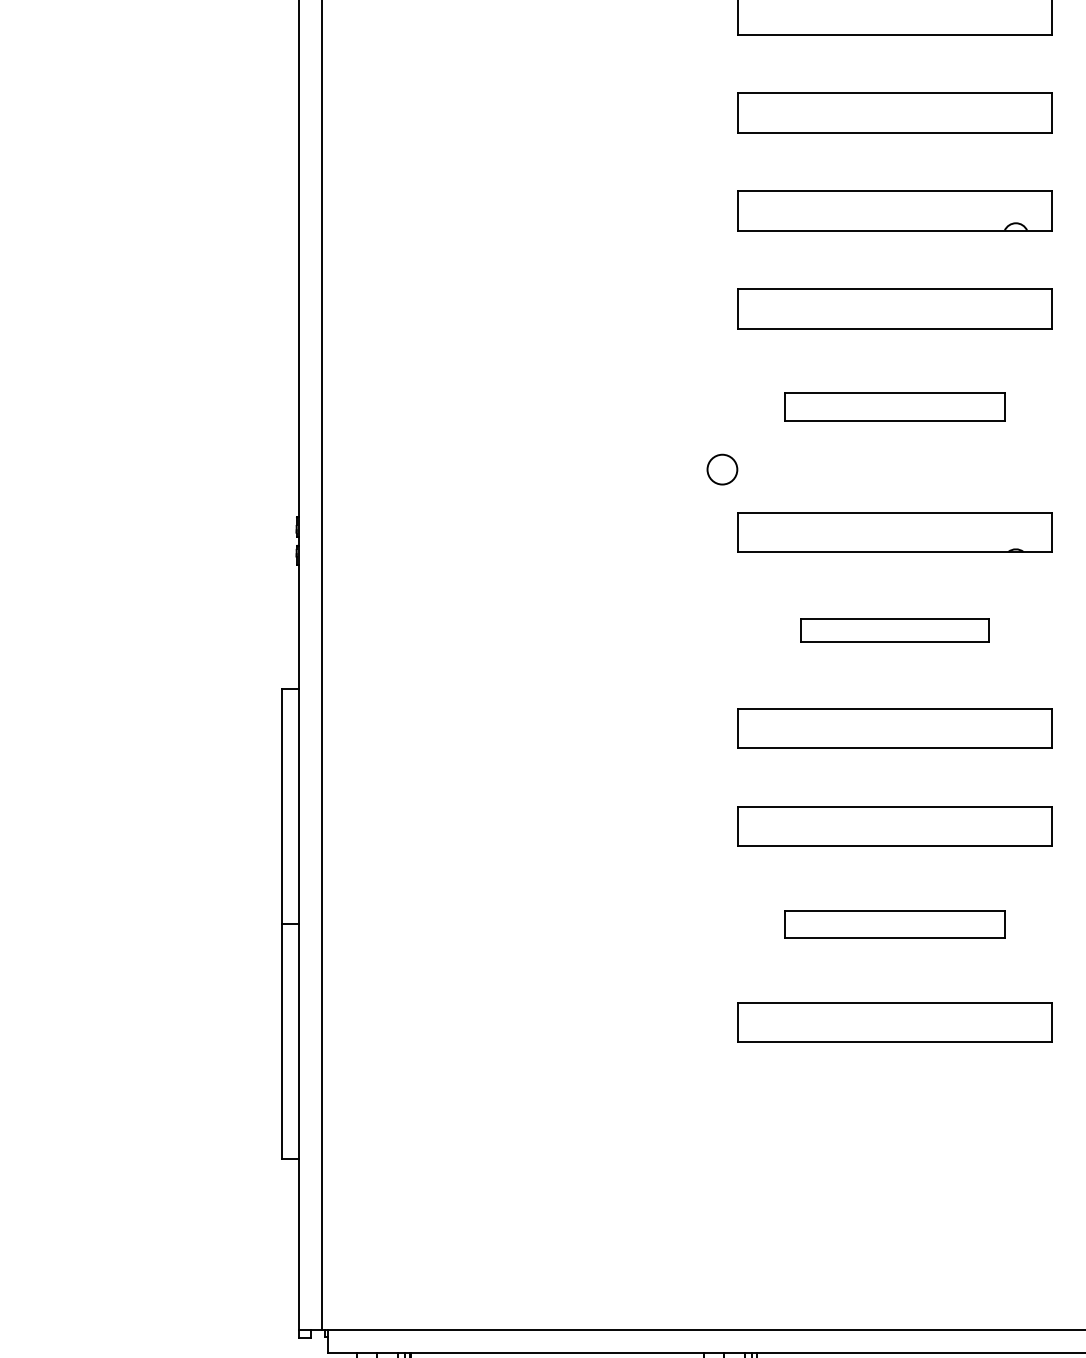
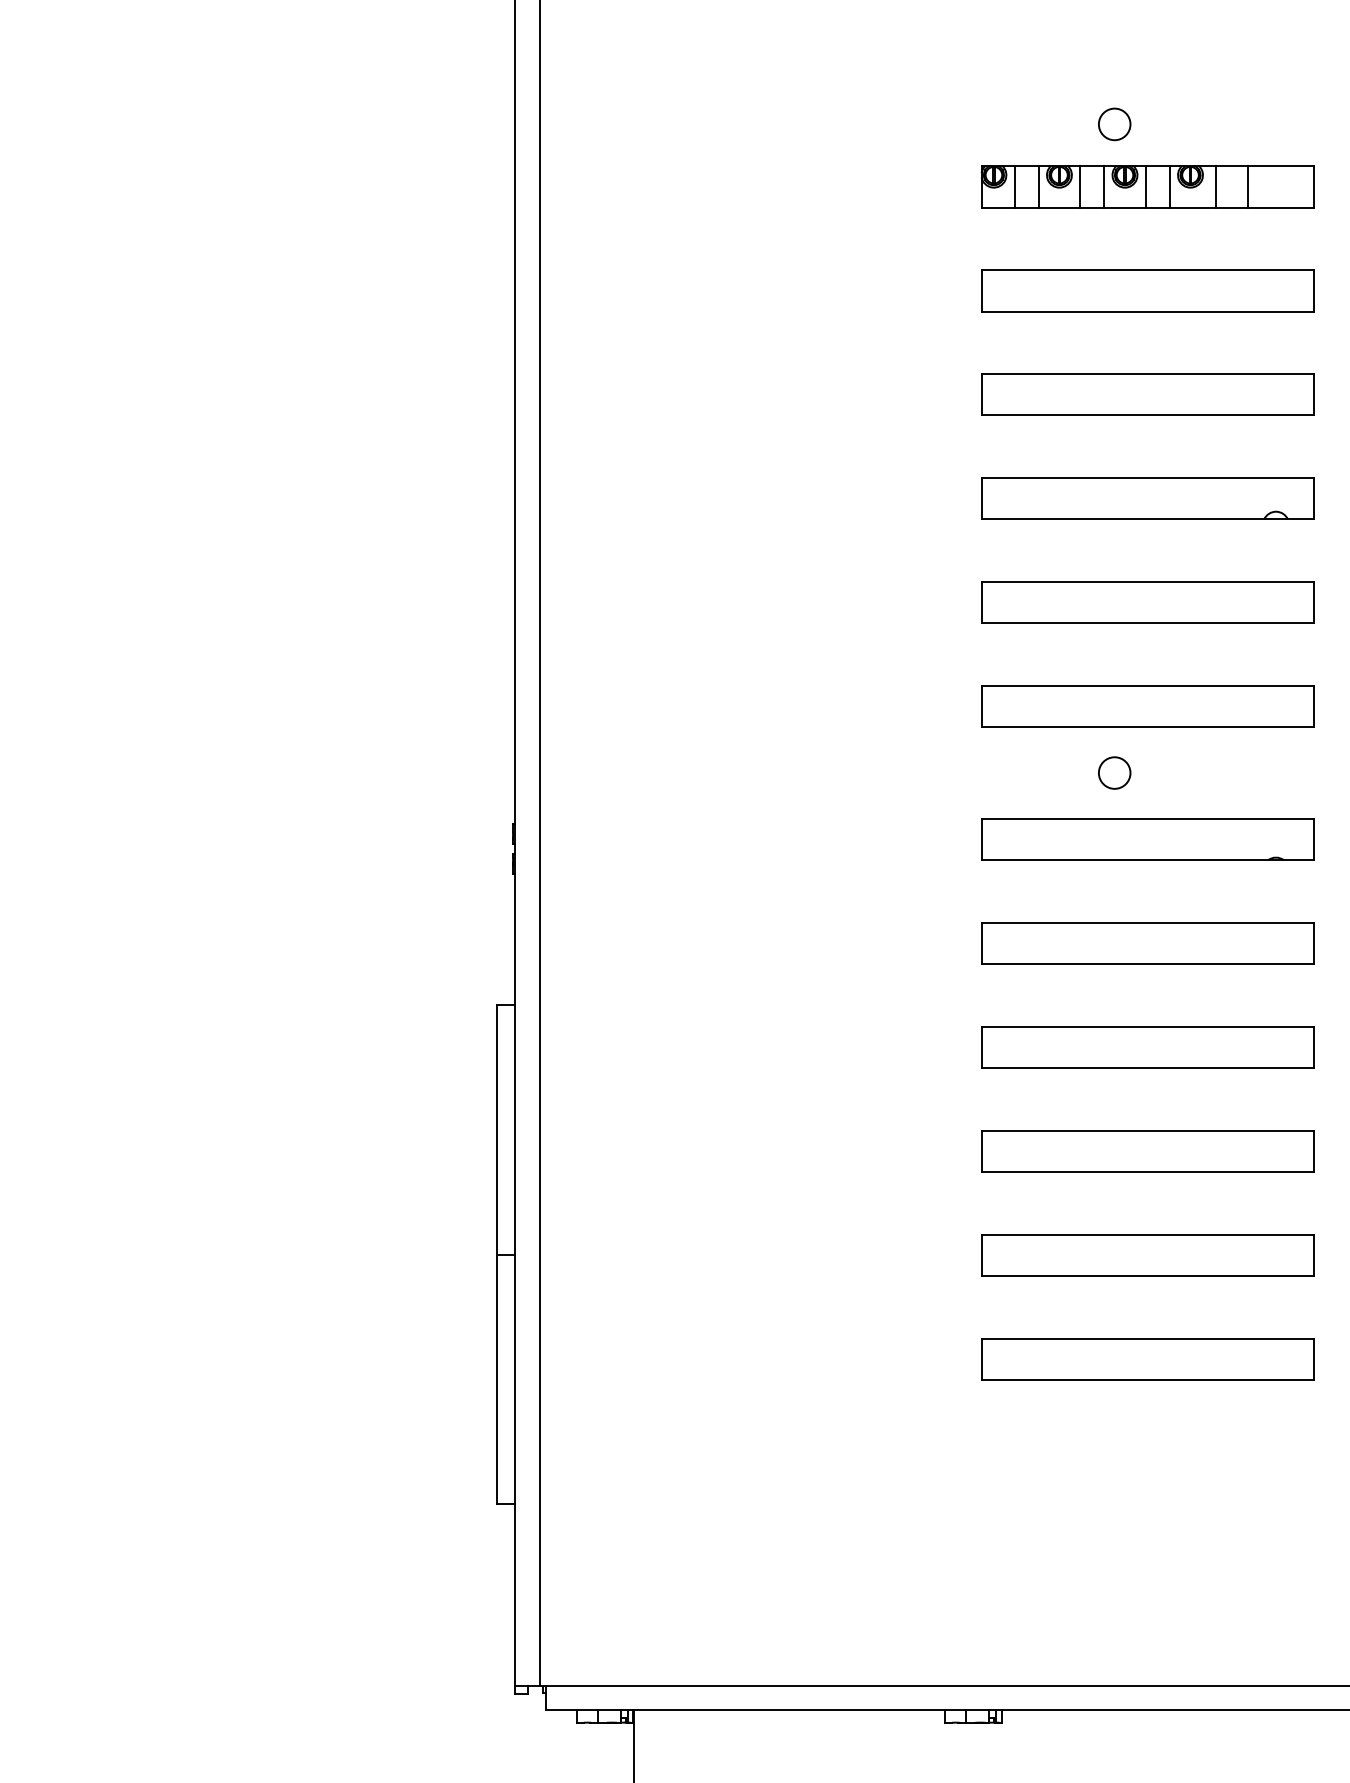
part: (894, 406) -> (1147, 706), size x1.43
circle: (722, 469) -> (1114, 772), moved
part: (894, 630) -> (1147, 943), size x1.67
part: (894, 924) -> (1147, 1255), size x1.43

